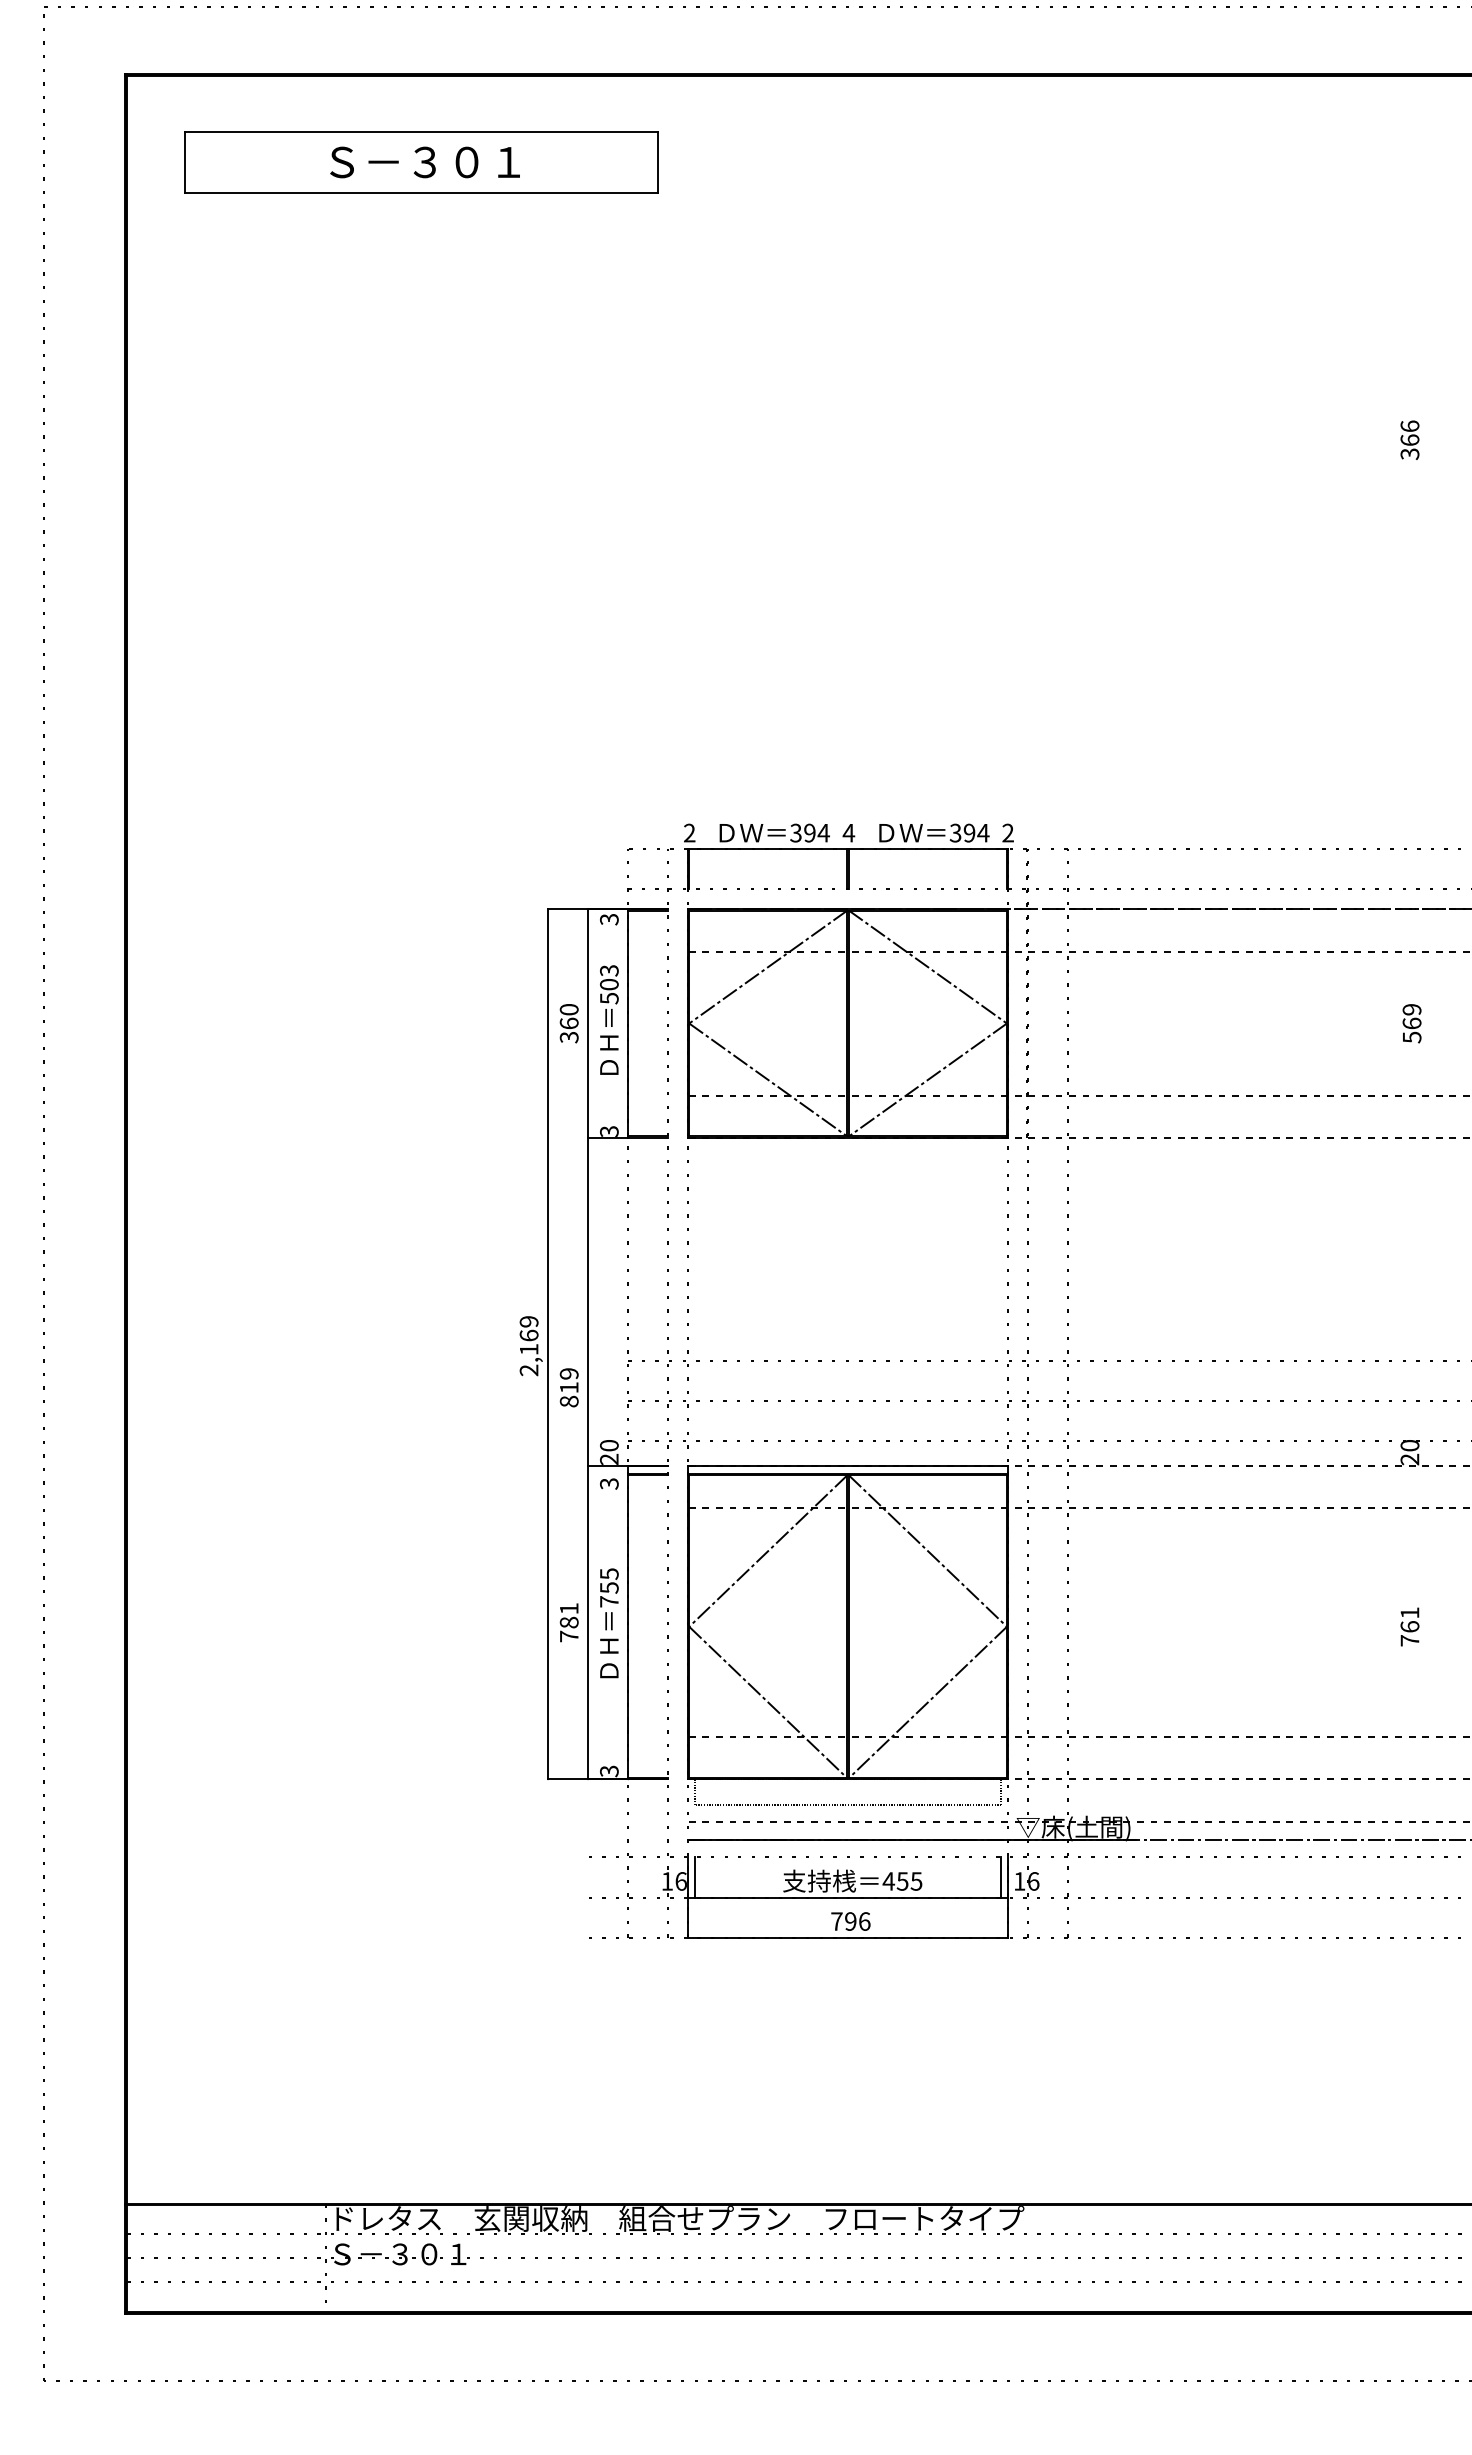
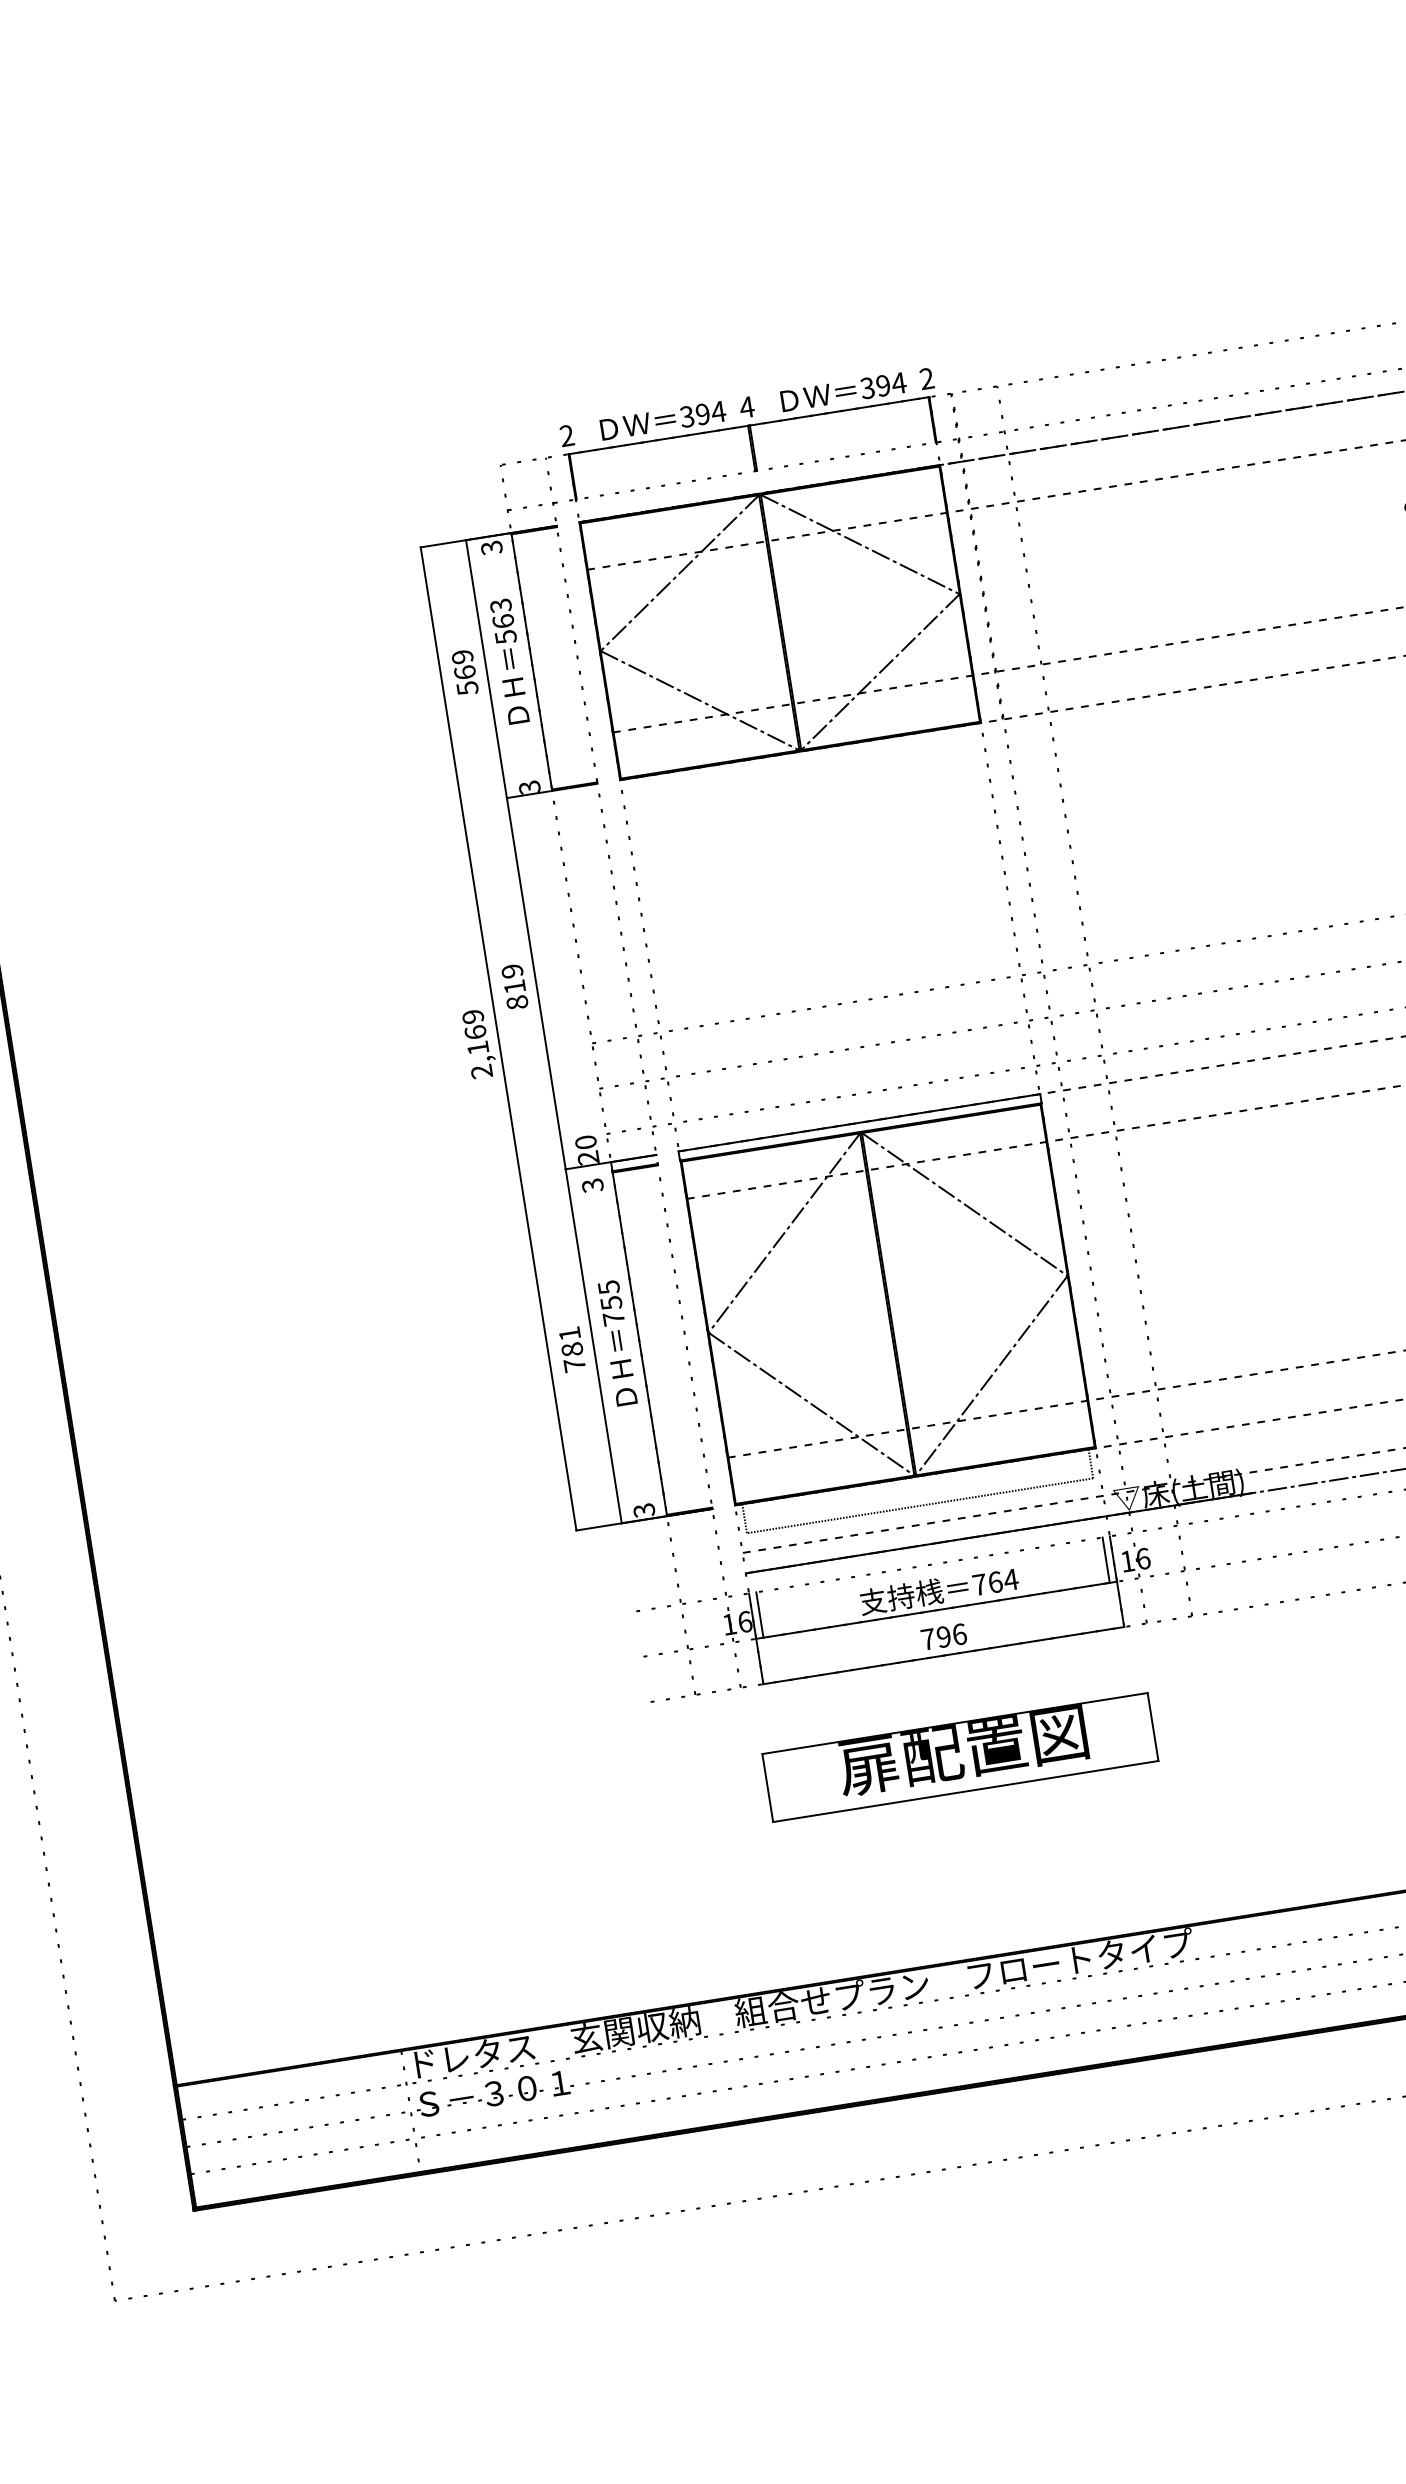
text: (609, 984) -> (503, 621), 503 -> 563
text: (568, 1023) -> (464, 672), 360 -> 569
text: (568, 1387) -> (513, 986), moved
text: (902, 1881) -> (995, 1582), 455 -> 764
part: (848, 2027) -> (960, 1757), added

